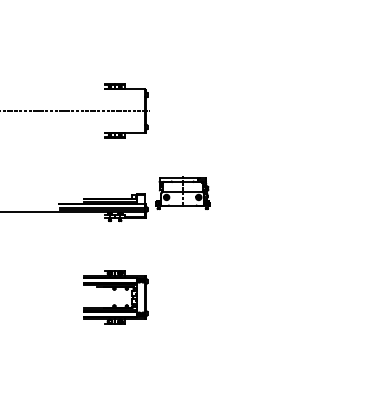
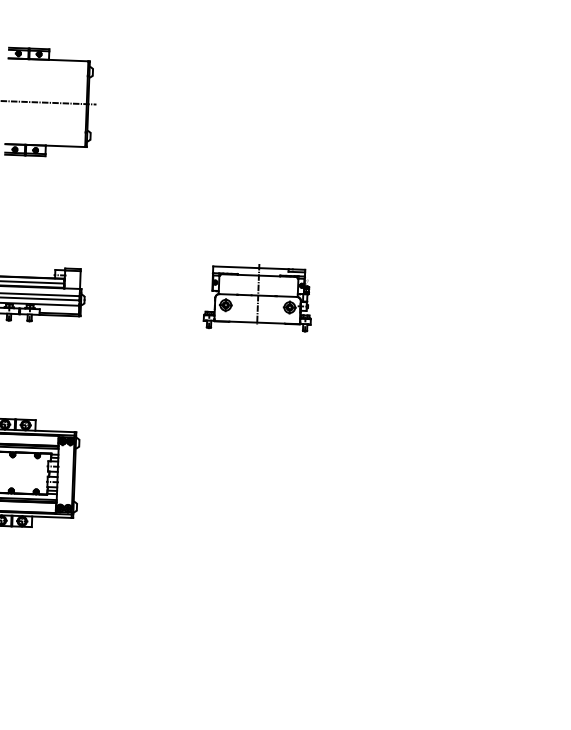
part: (182, 193) -> (257, 298), moved

